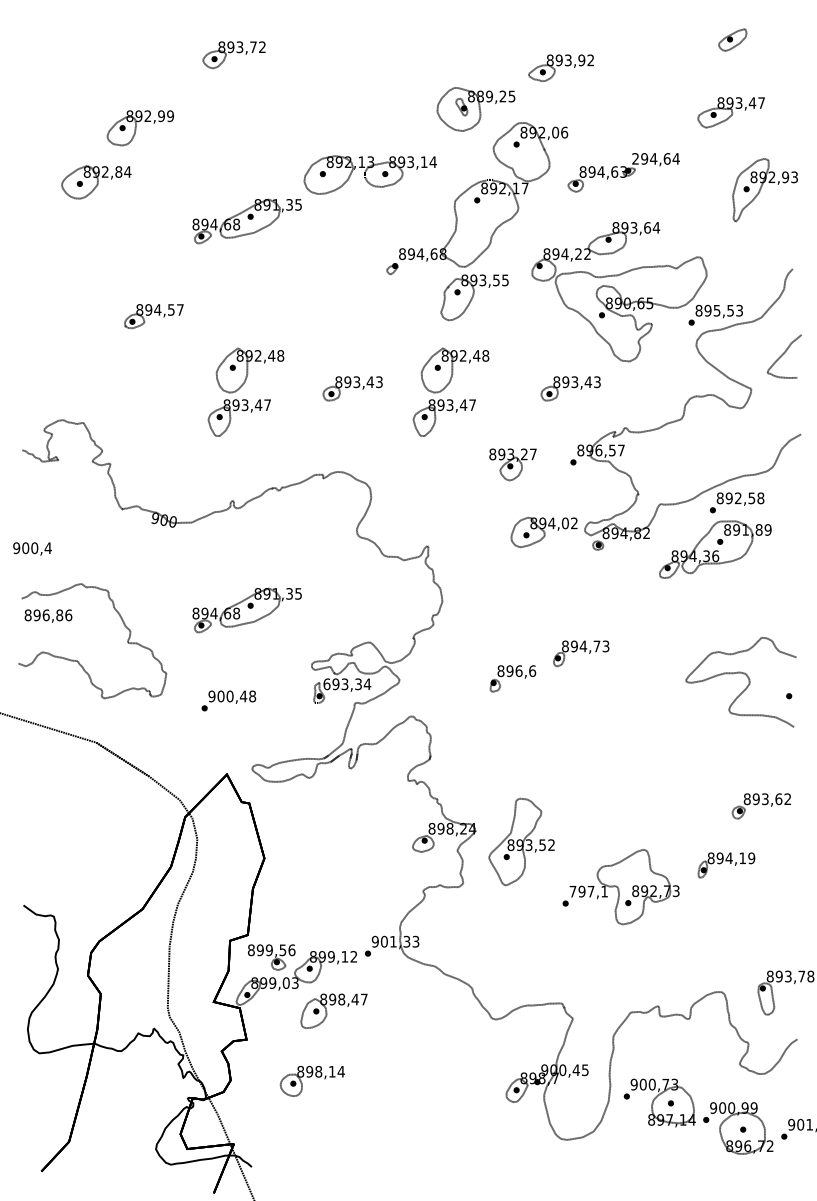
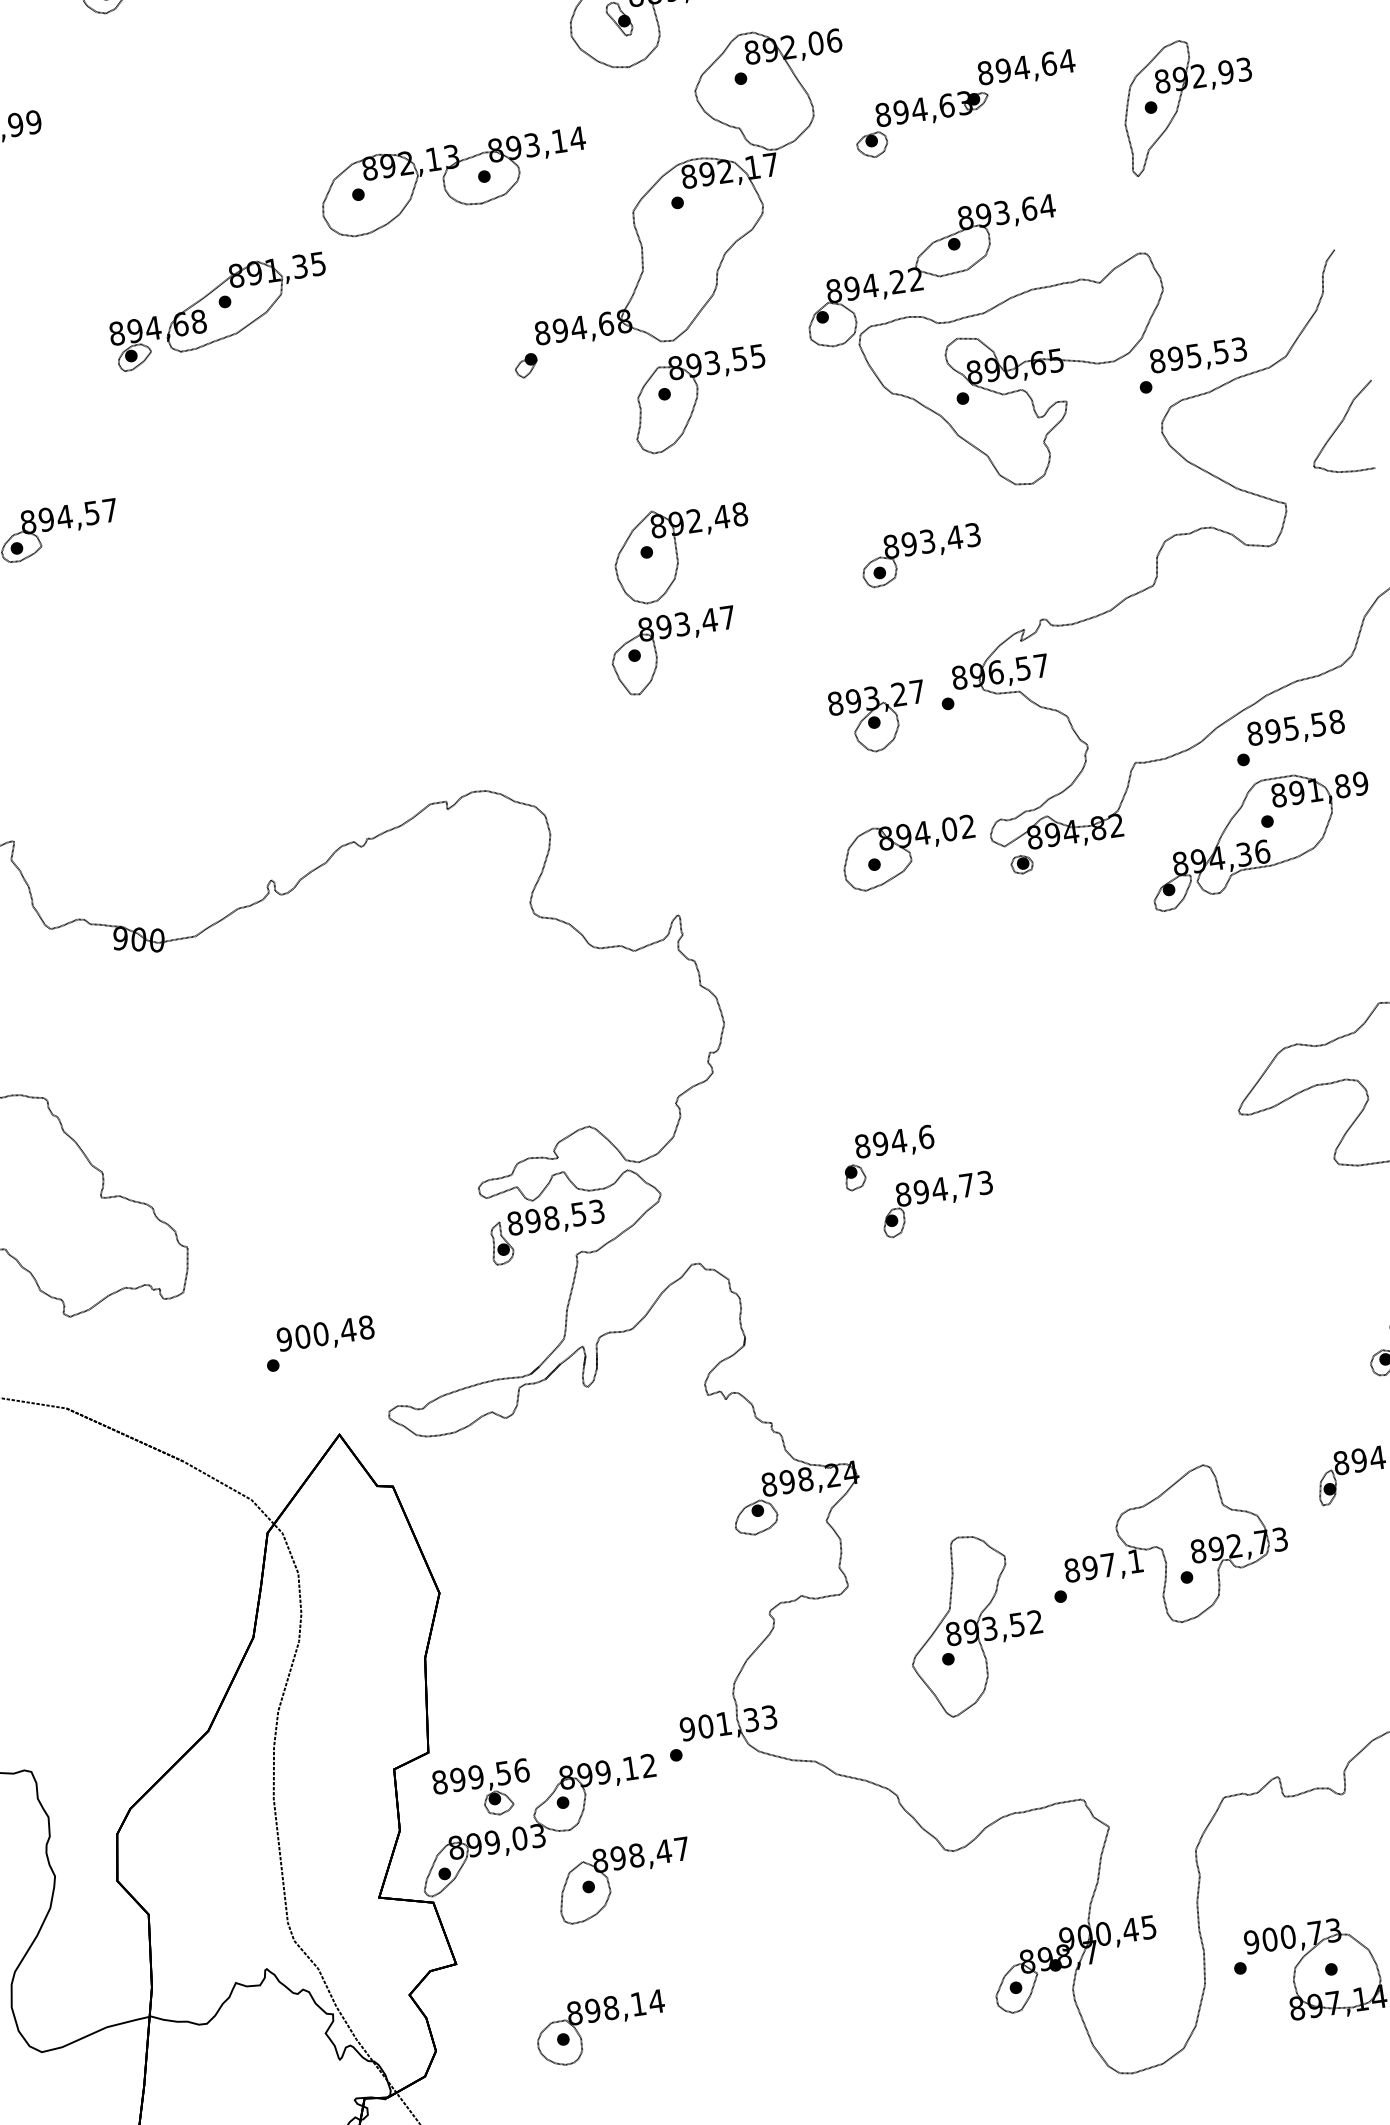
text: (635, 158) -> (984, 72), 294,64 -> 894,64
part: (764, 190) -> (1187, 104), moved
part: (352, 388) -> (480, 618), removed
part: (245, 391) -> (265, 656), removed
part: (512, 464) -> (878, 718), moved
text: (738, 498) -> (1291, 728), 892,58 -> 895,58
part: (246, 610) -> (331, 1097), removed
part: (581, 653) -> (937, 1204), moved
text: (518, 671) -> (897, 1141), 896,6 -> 894,6
text: (347, 684) -> (556, 1217), 693,34 -> 898,53
text: (228, 700) -> (319, 1342), moved
part: (521, 841) -> (973, 1623), moved
text: (572, 891) -> (1071, 1570), 797,1 -> 897,1

